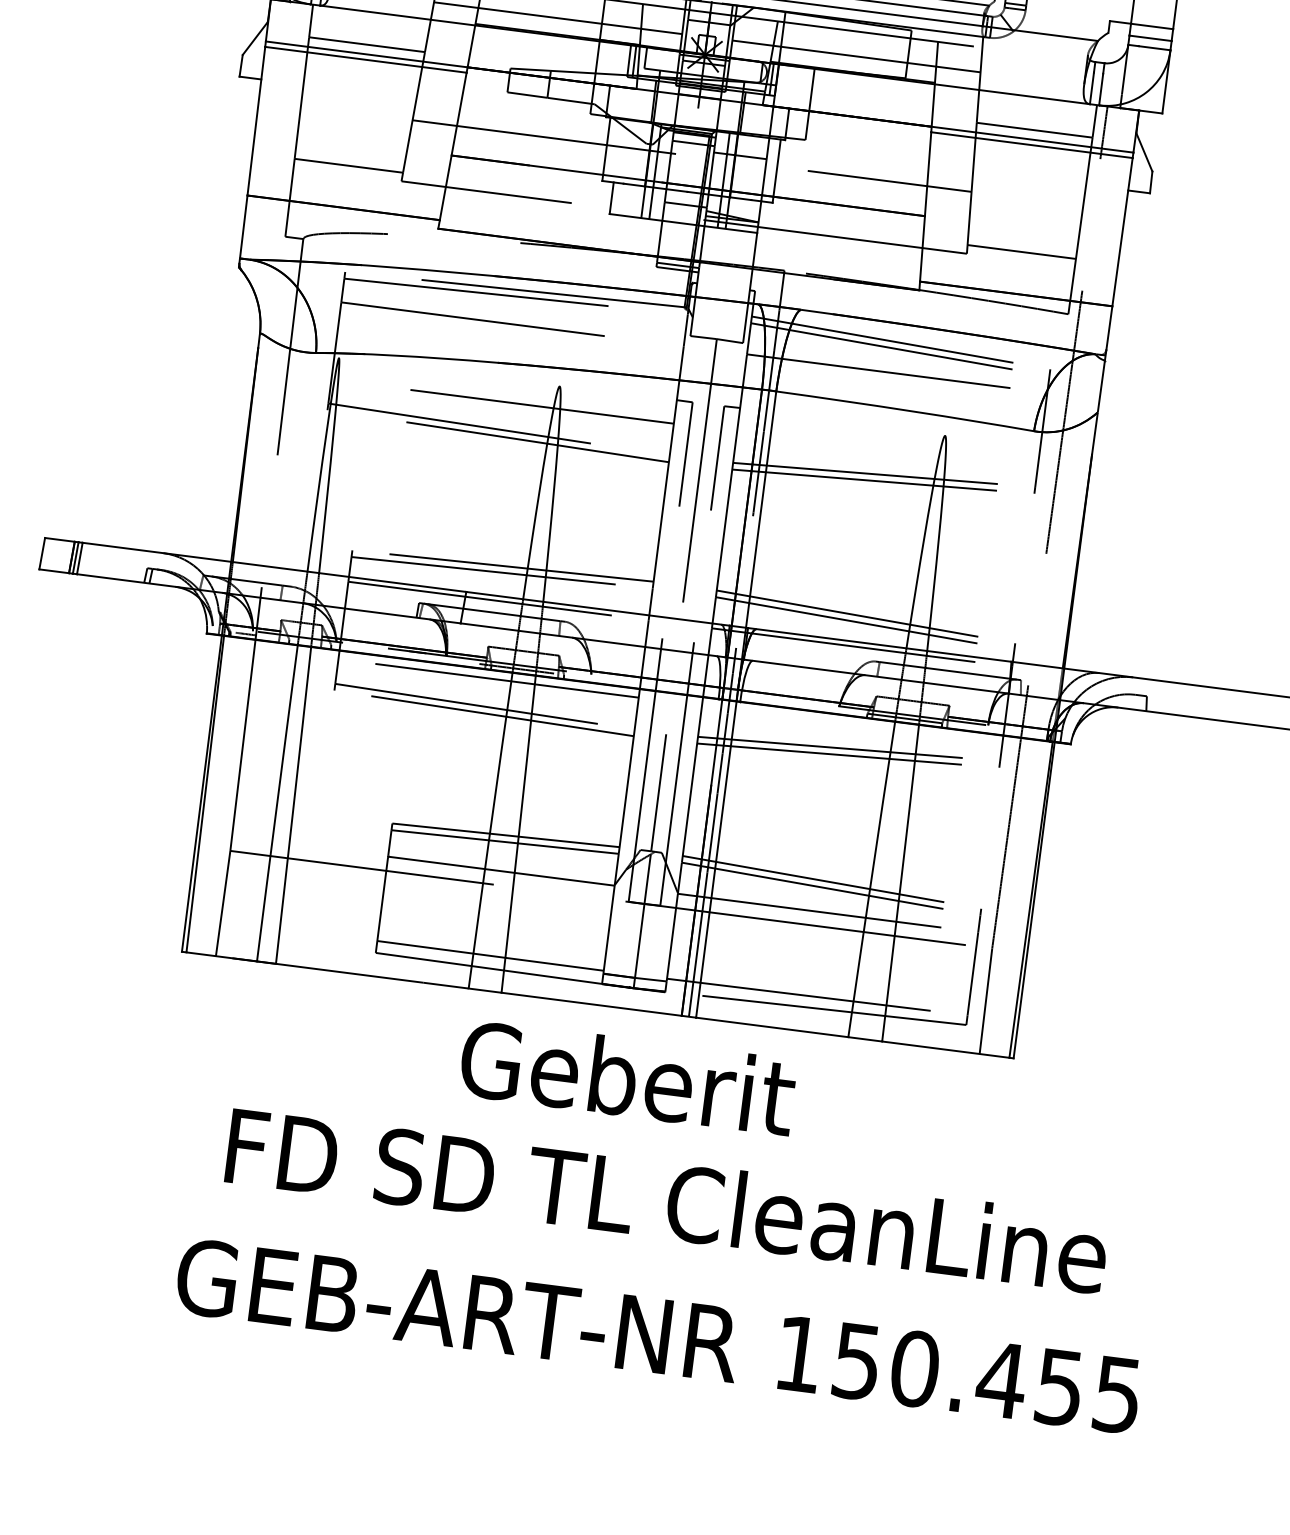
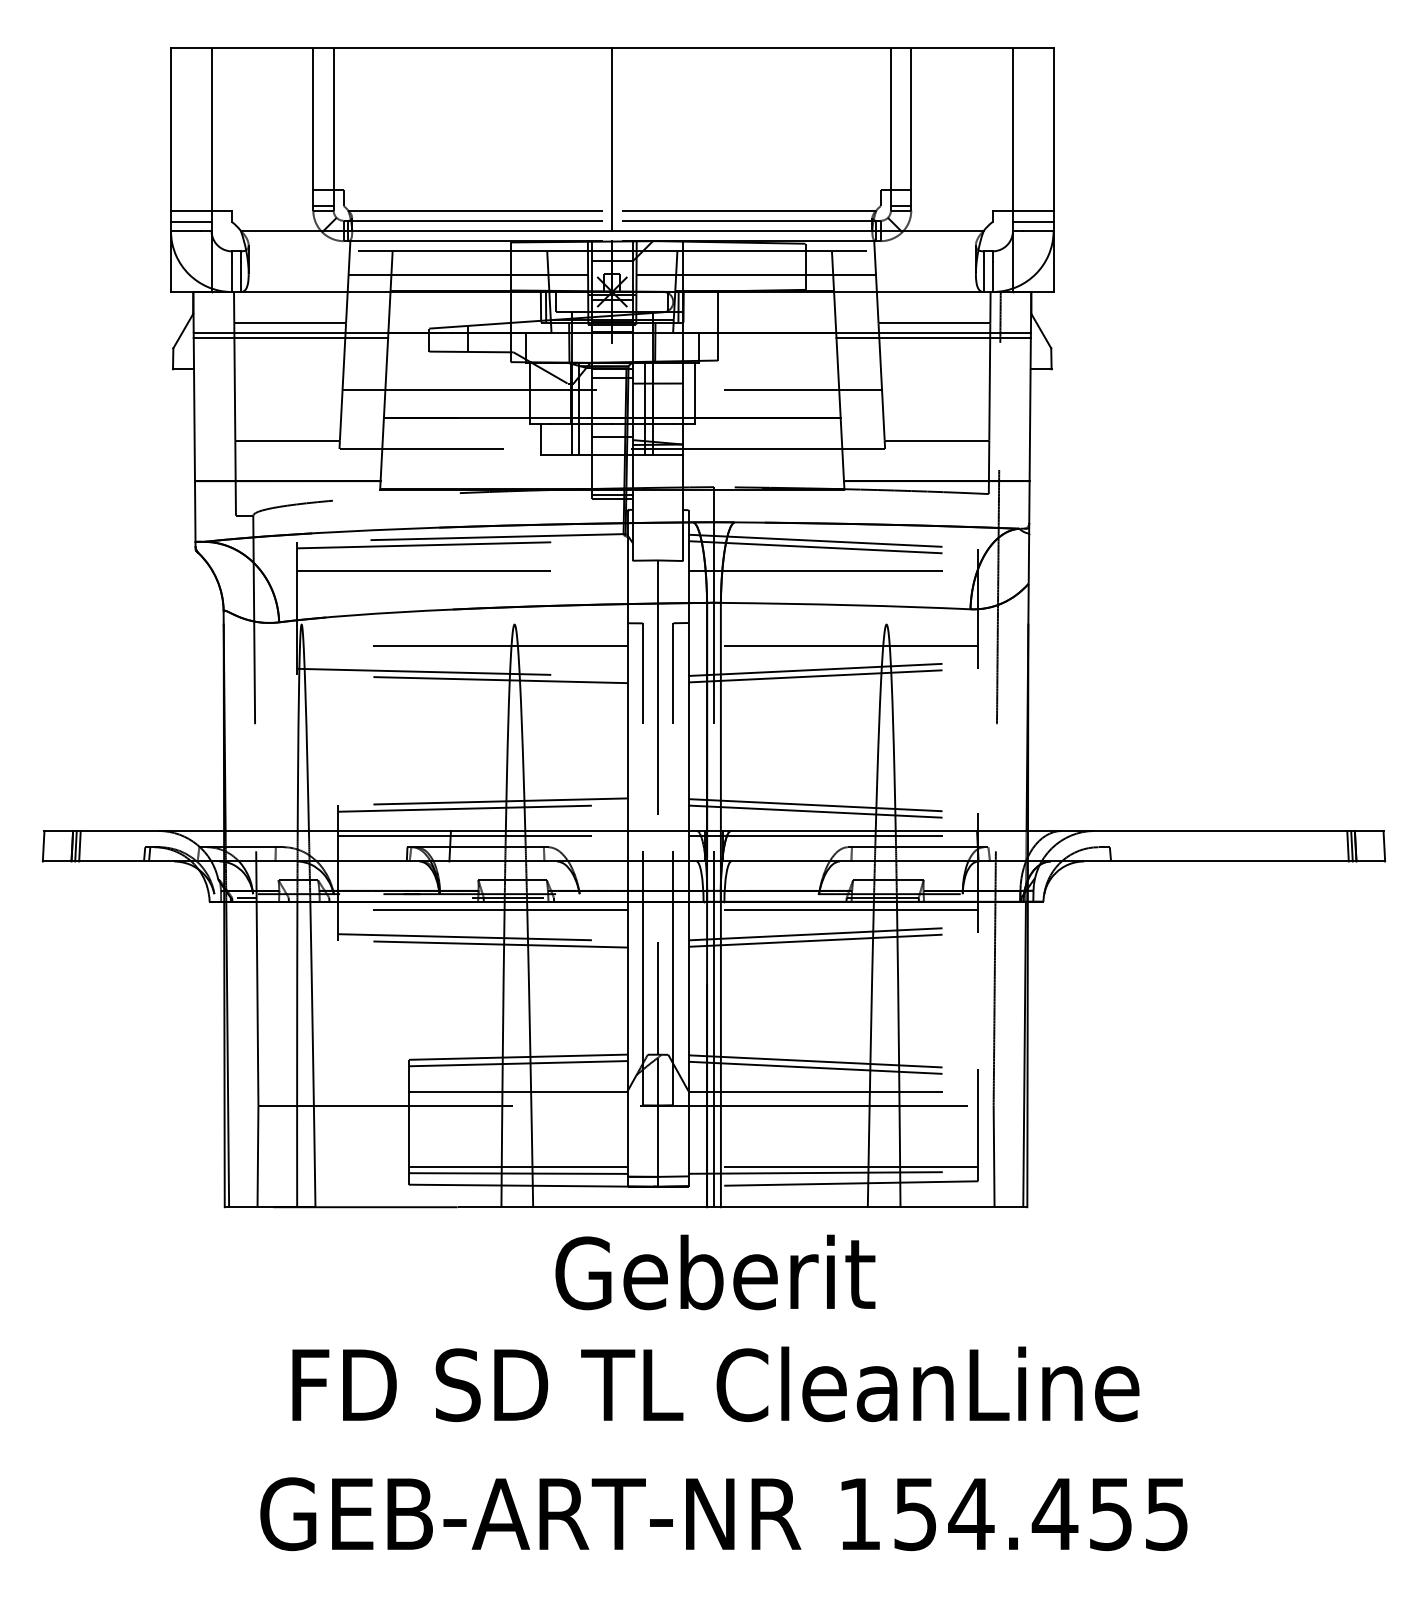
line: (887, 450) -> (833, 645), added
line: (852, 725) -> (833, 910), added
line: (490, 948) -> (517, 1166), added
line: (818, 990) -> (833, 1166), added
text: (627, 1077) -> (715, 1272), moved
text: (914, 1369) -> (971, 1514), 150.455 -> 154.455

